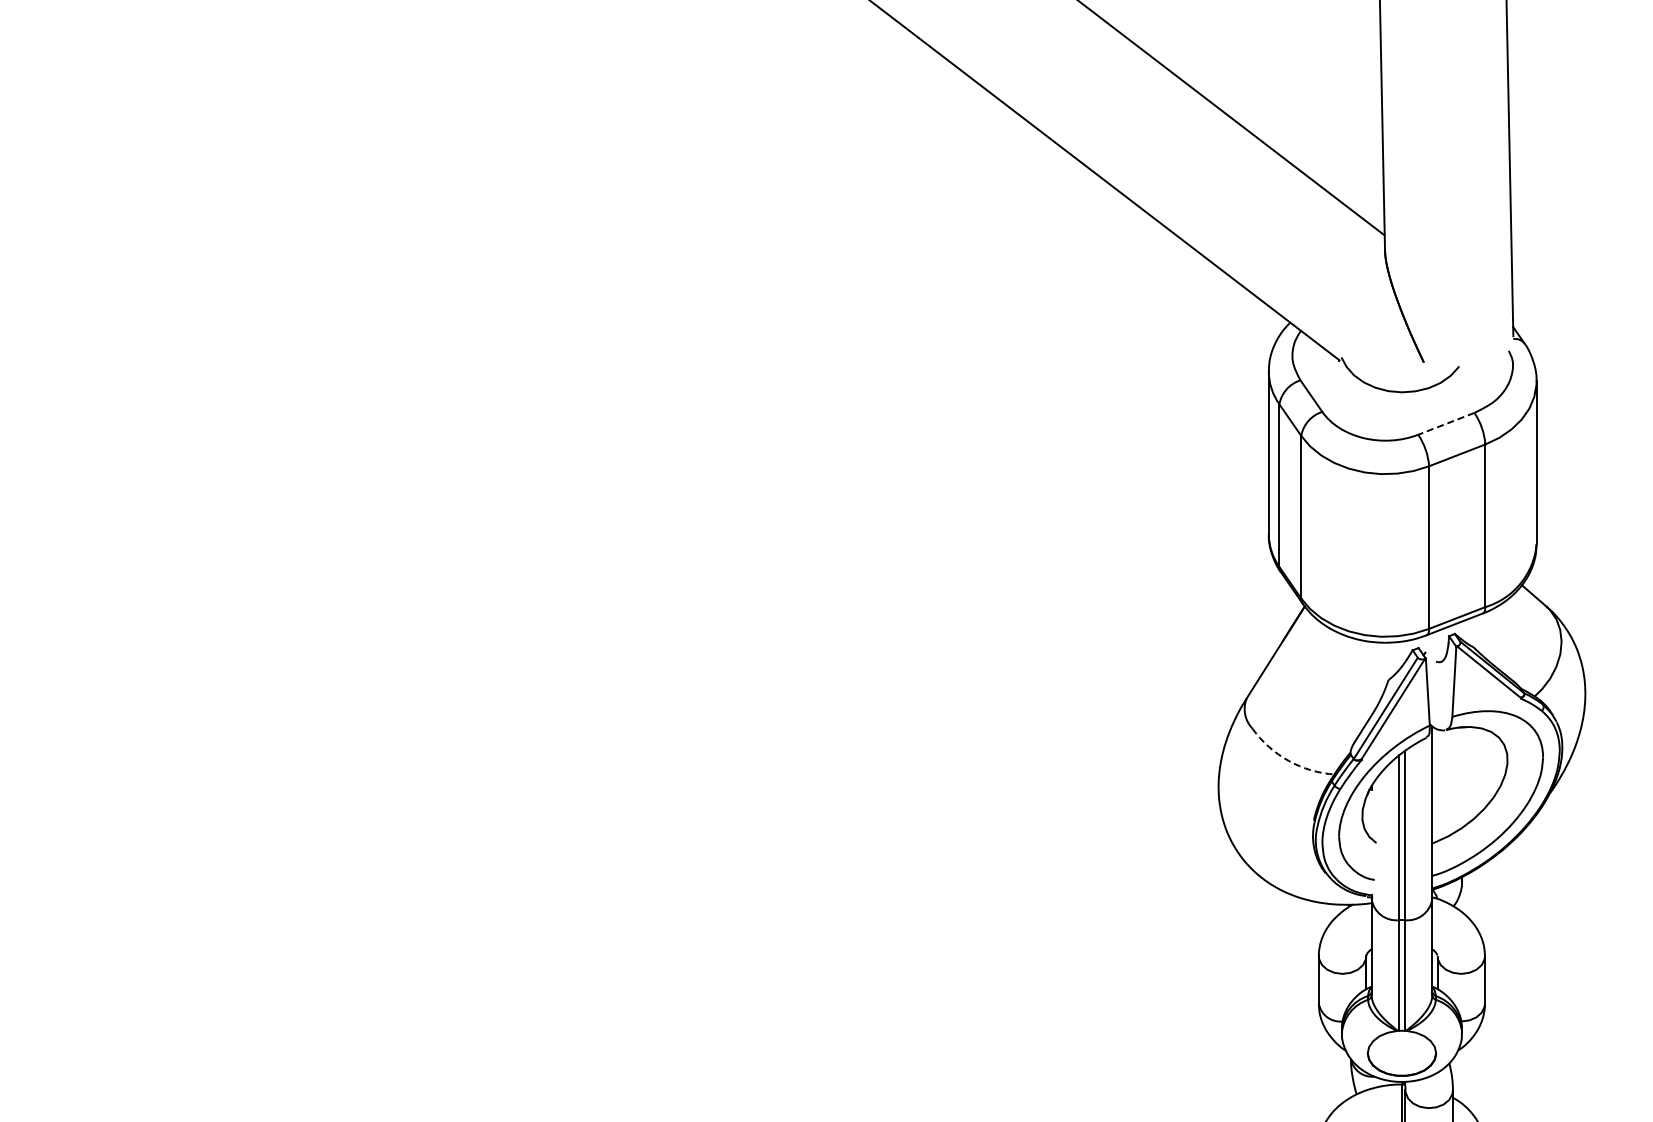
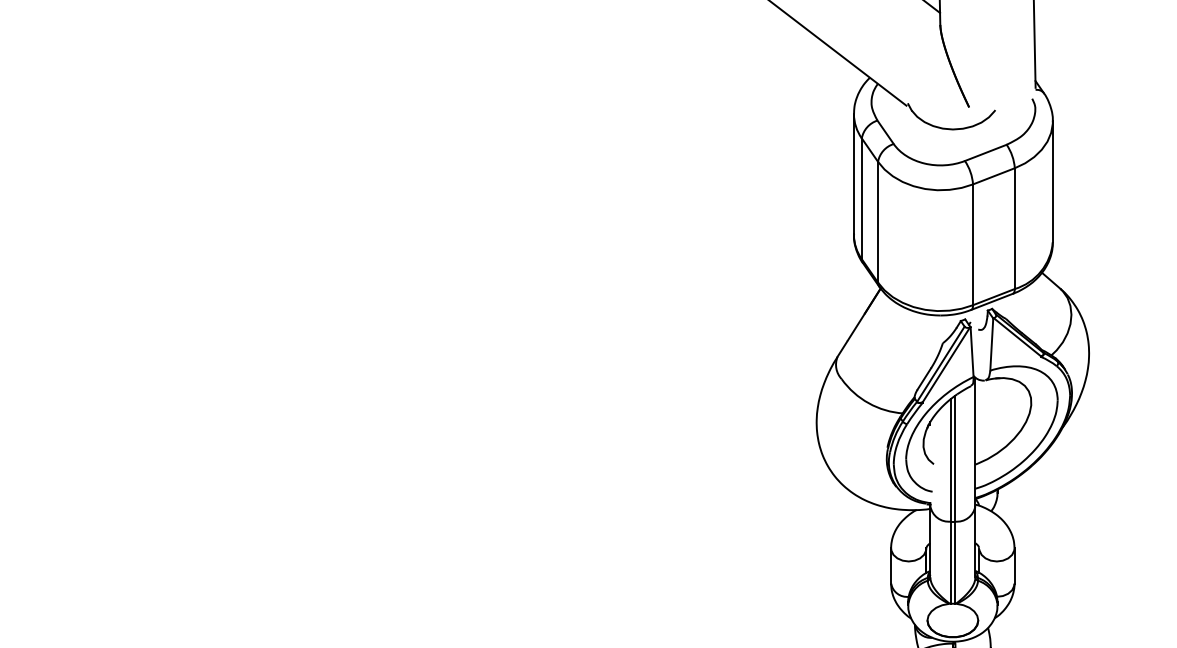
line: (1445, 424) -> (985, 153), dashed -> solid
arc: (1288, 760) -> (868, 402), dashed -> solid

